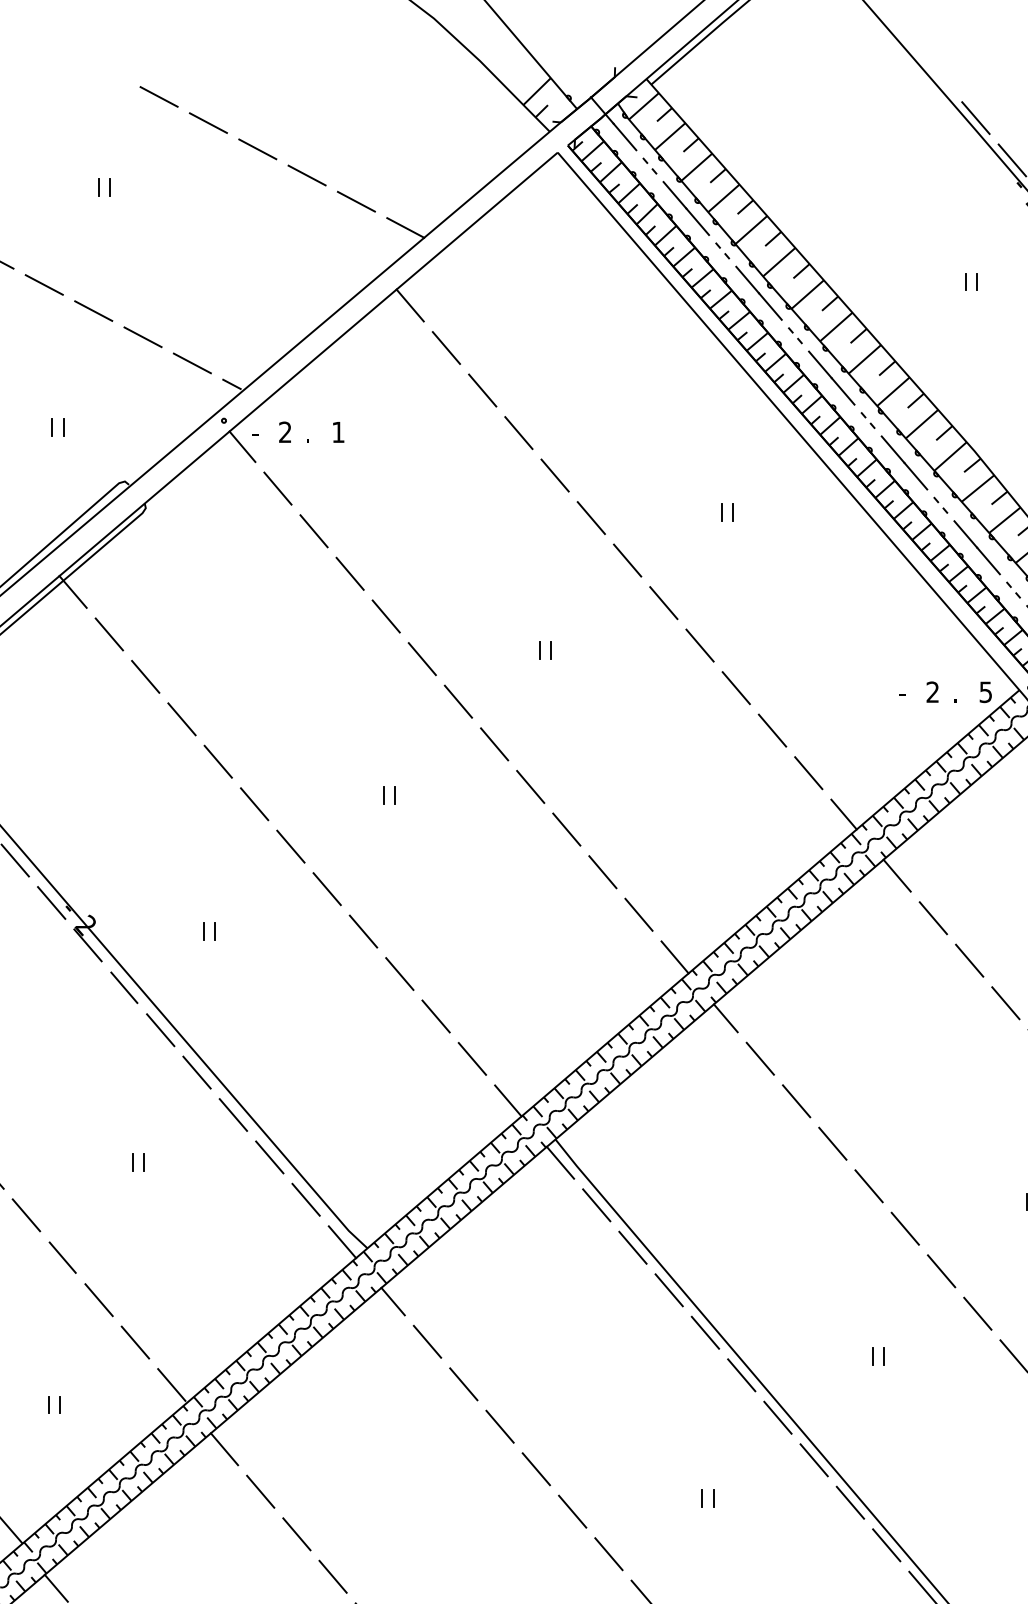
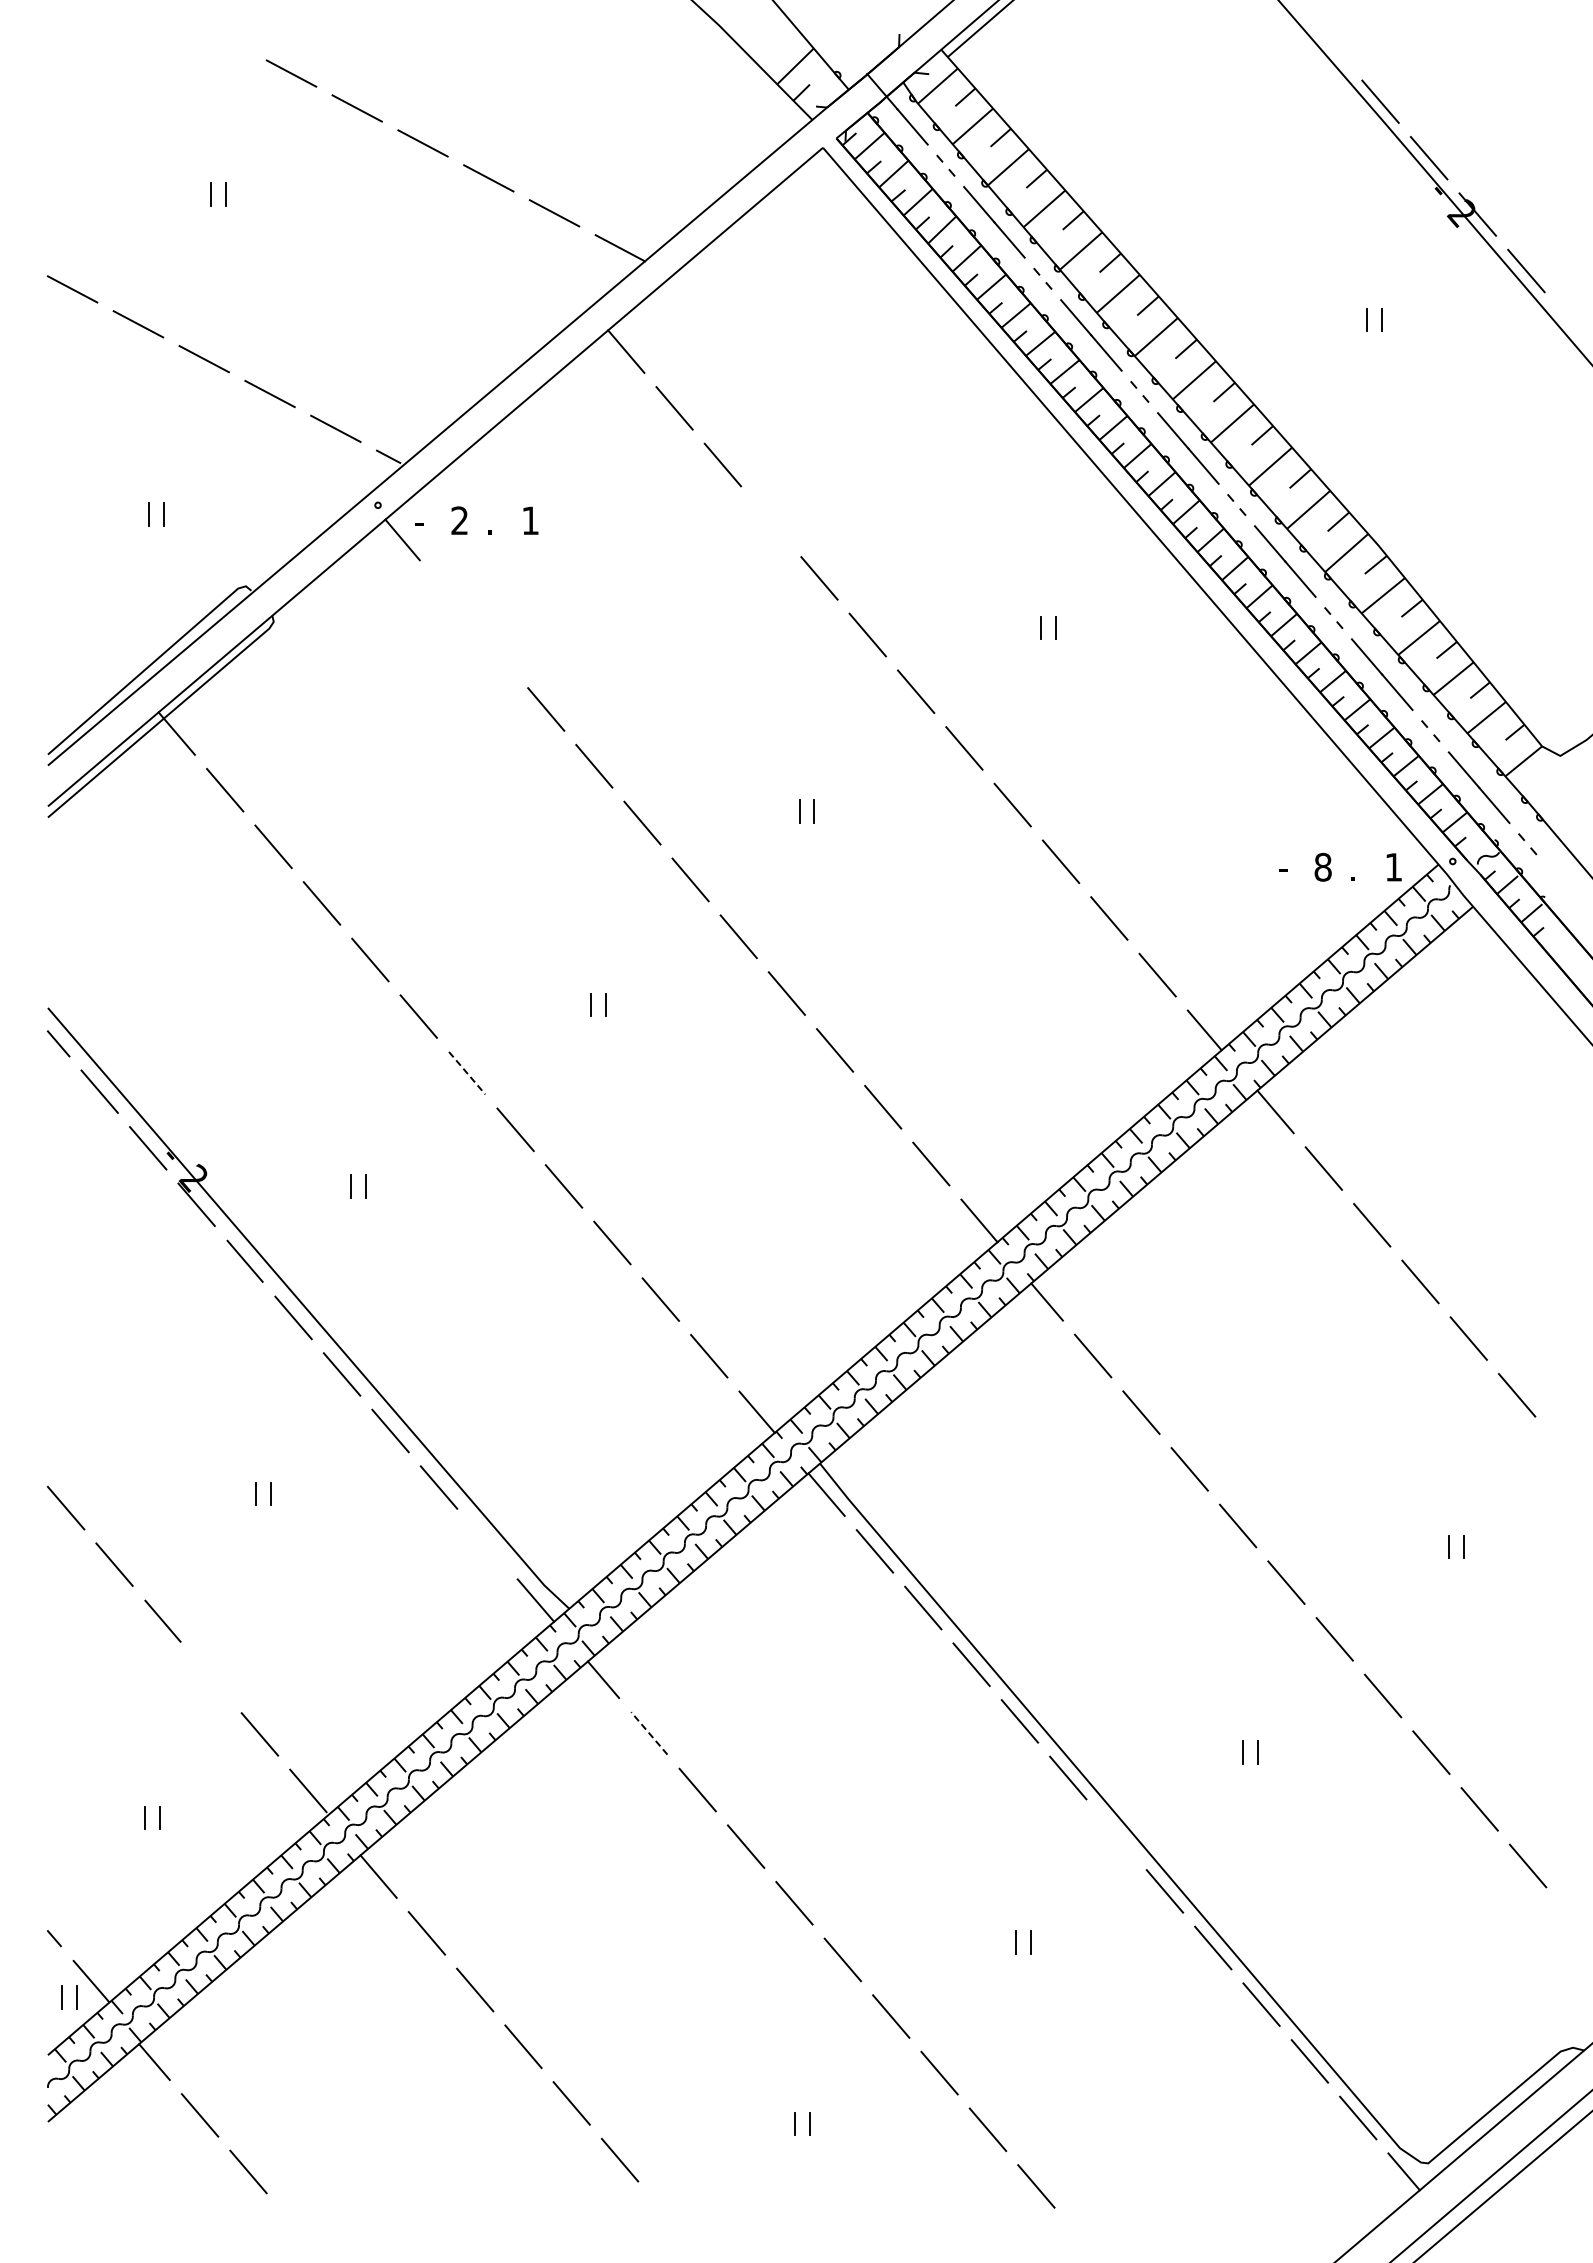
line: (519, 432) -> (771, 521), removed
line: (277, 488) -> (449, 595), removed
line: (314, 531) -> (498, 652), removed
text: (932, 692) -> (1322, 867), 2 -> 8
text: (985, 692) -> (1393, 867), 5 -> 1
line: (291, 846) -> (467, 1073), solid -> dashed
line: (306, 1199) -> (487, 1543), removed
line: (99, 1299) -> (211, 1677), removed
line: (427, 1341) -> (649, 1733), solid -> dashed
line: (777, 1417) -> (1116, 1834), removed

